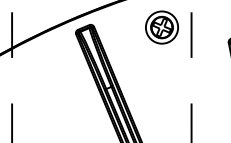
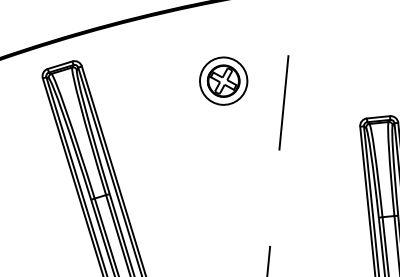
part: (161, 27) -> (222, 80), size x0.7

